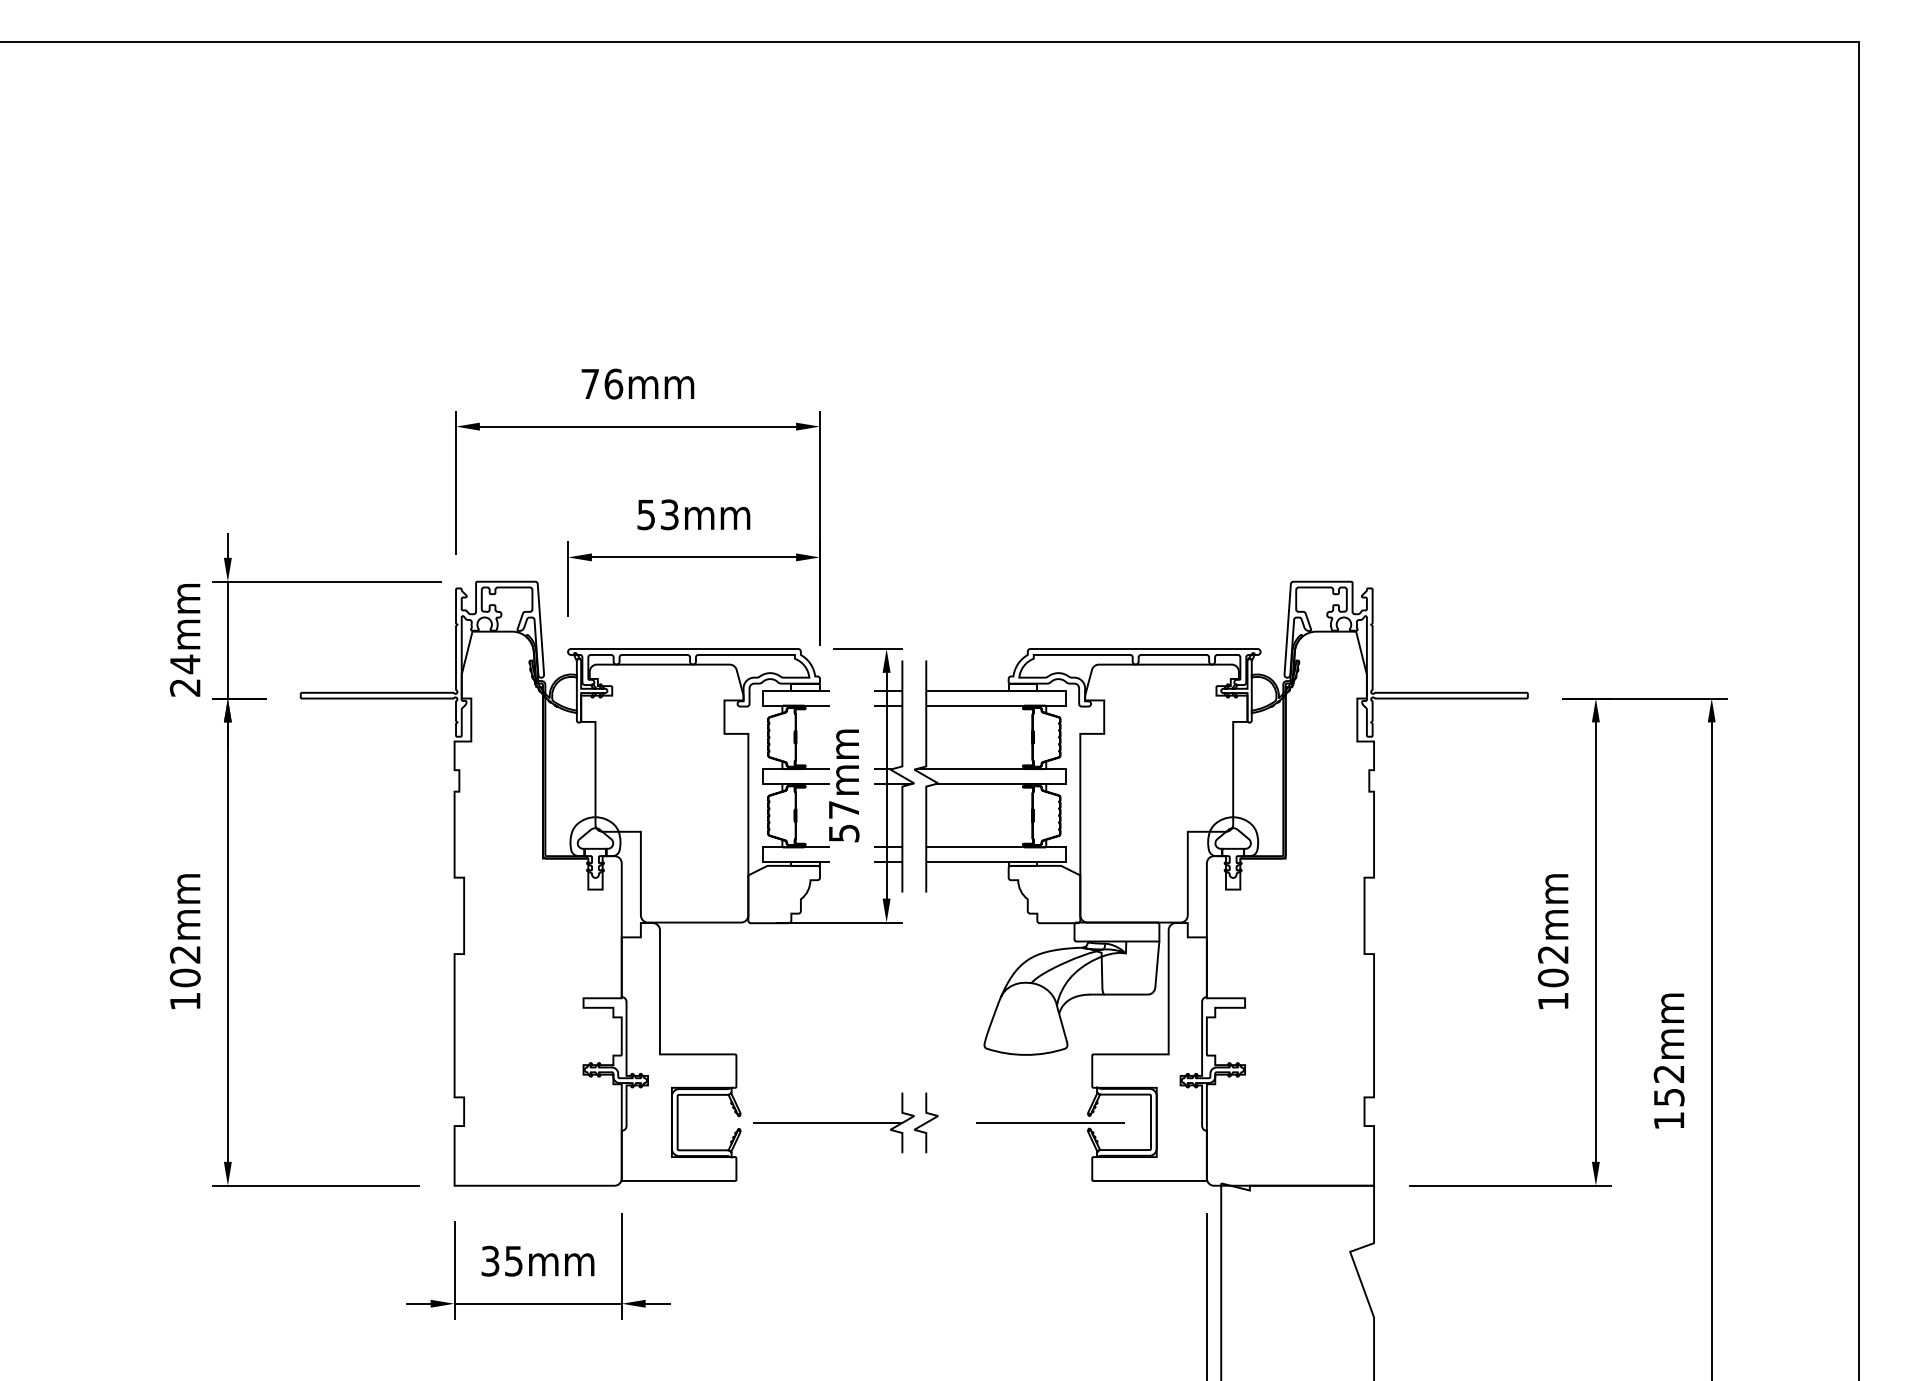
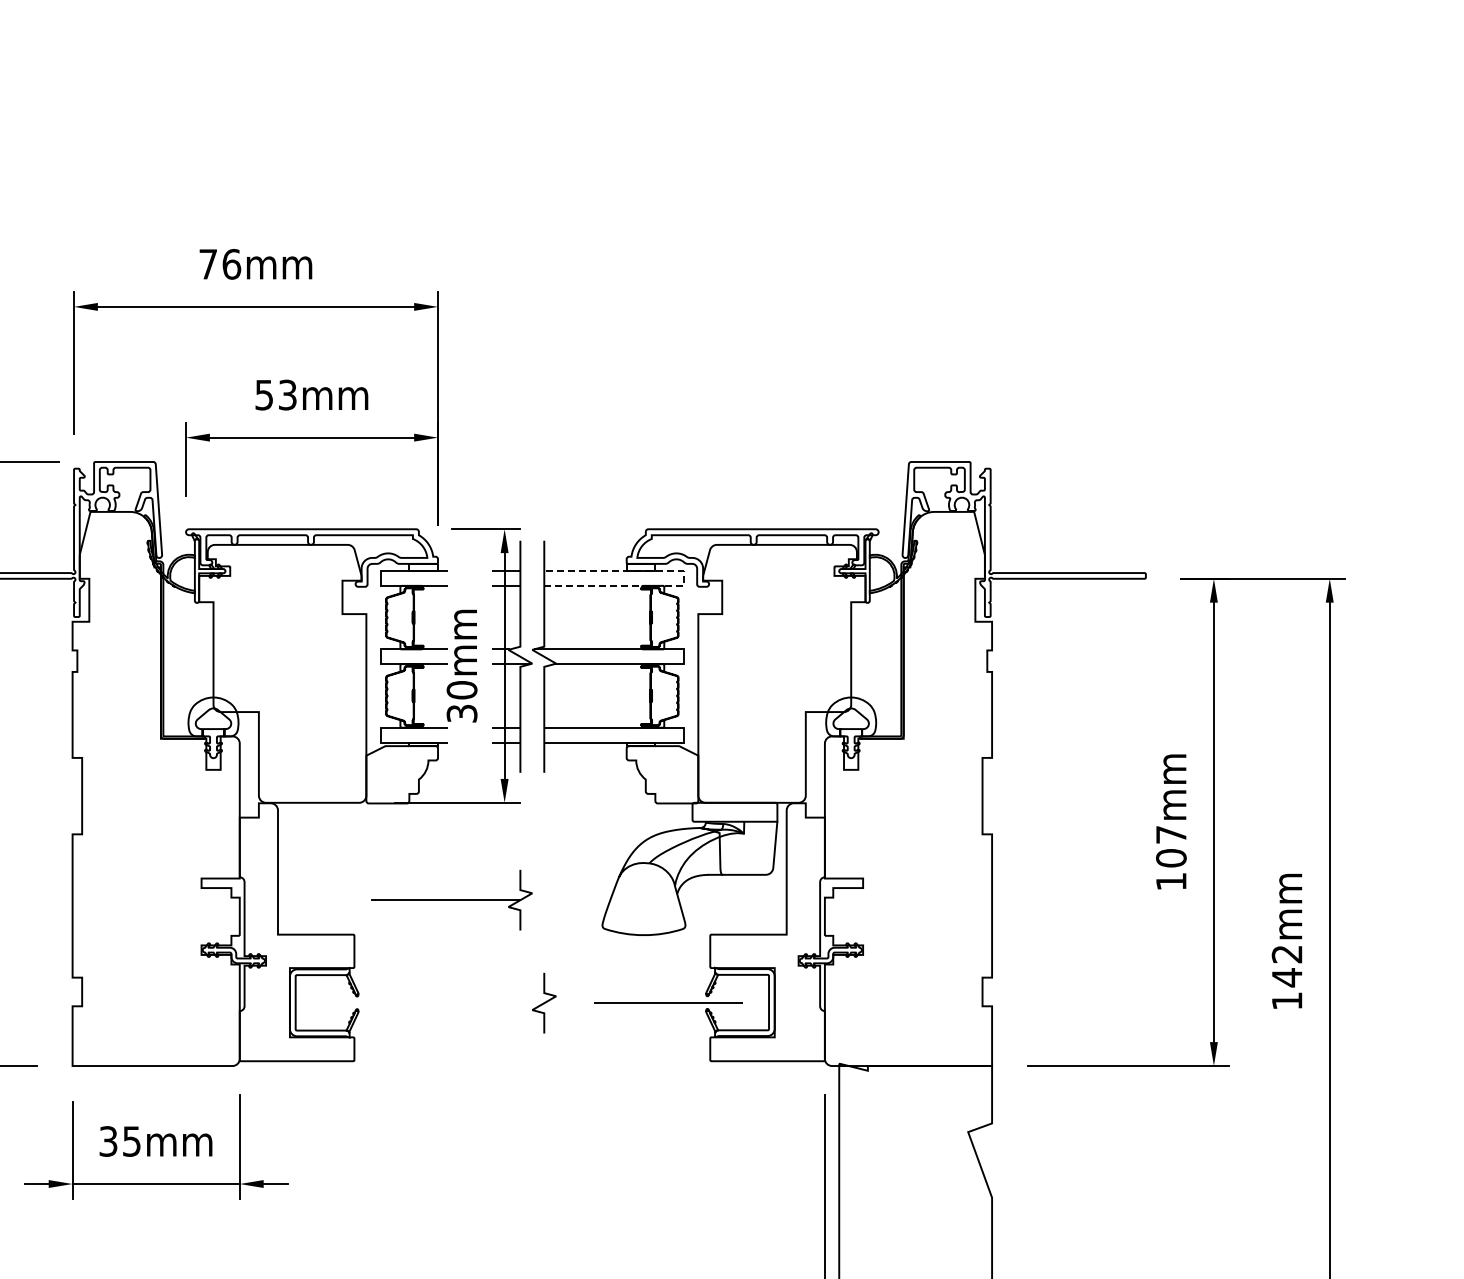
line: (1065, 697) -> (683, 577), solid -> dashed
text: (843, 820) -> (461, 700), 57mm -> 30mm
text: (1553, 954) -> (1171, 834), 102mm -> 107mm
text: (1669, 1097) -> (1287, 977), 152mm -> 142mm
part: (833, 1122) -> (451, 899), moved

